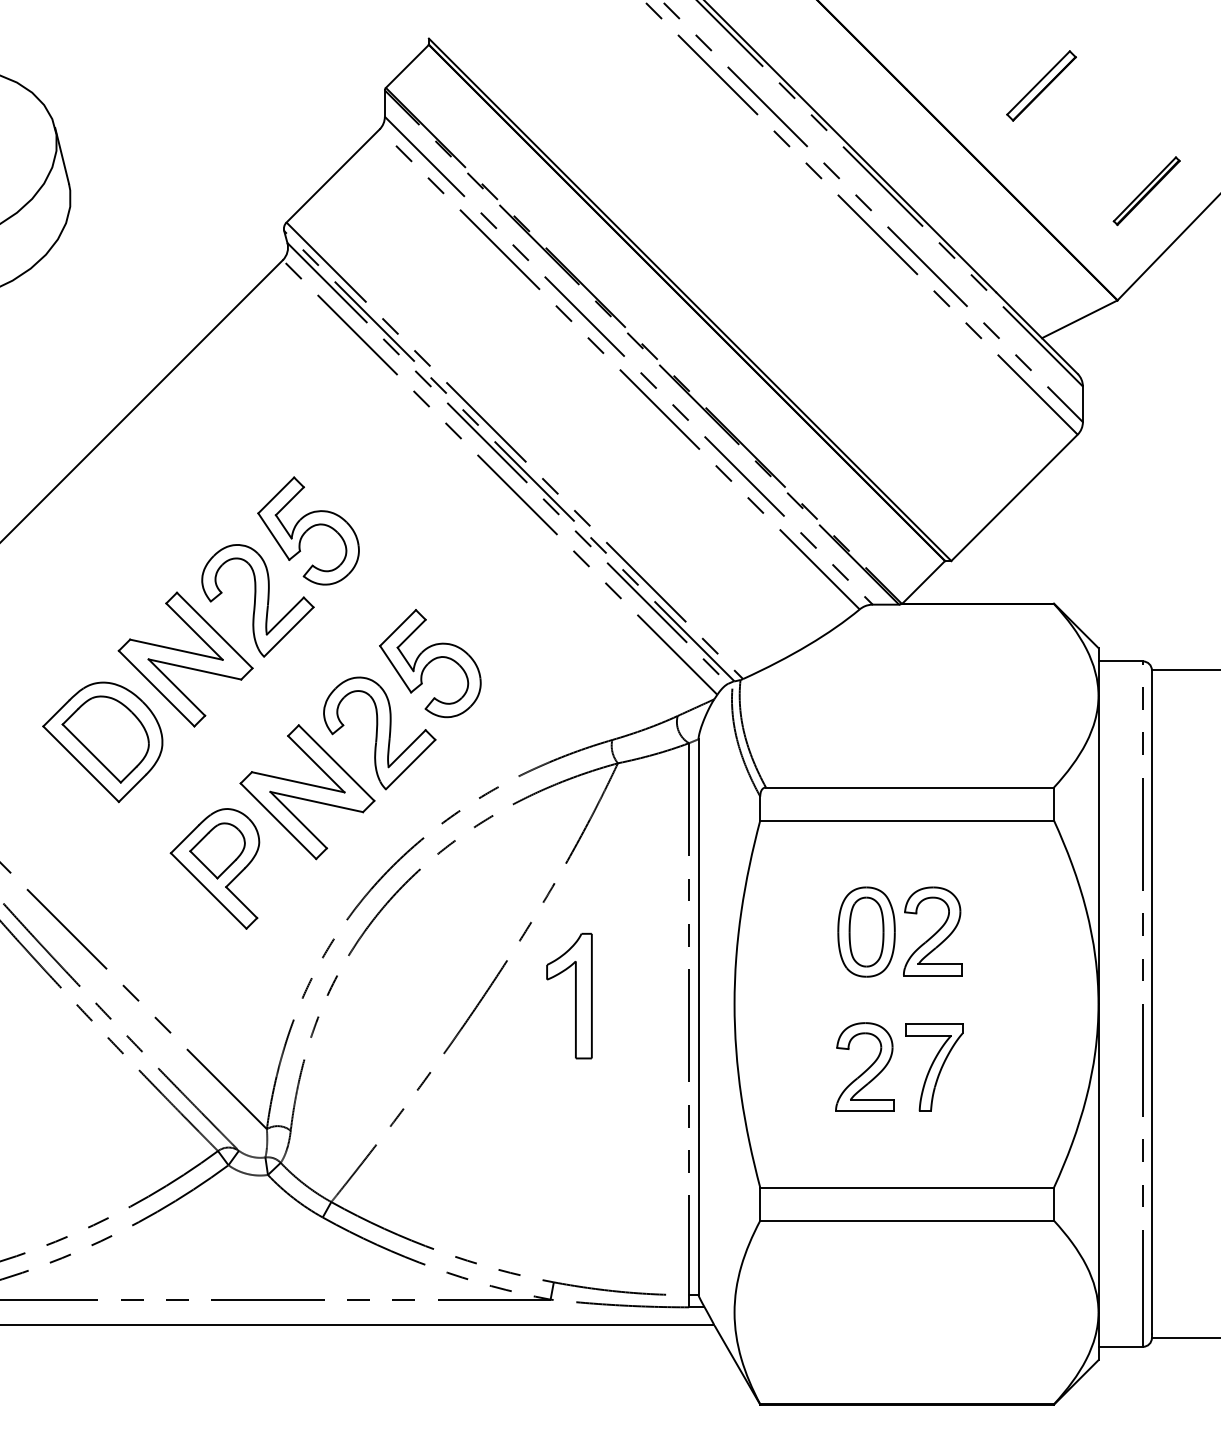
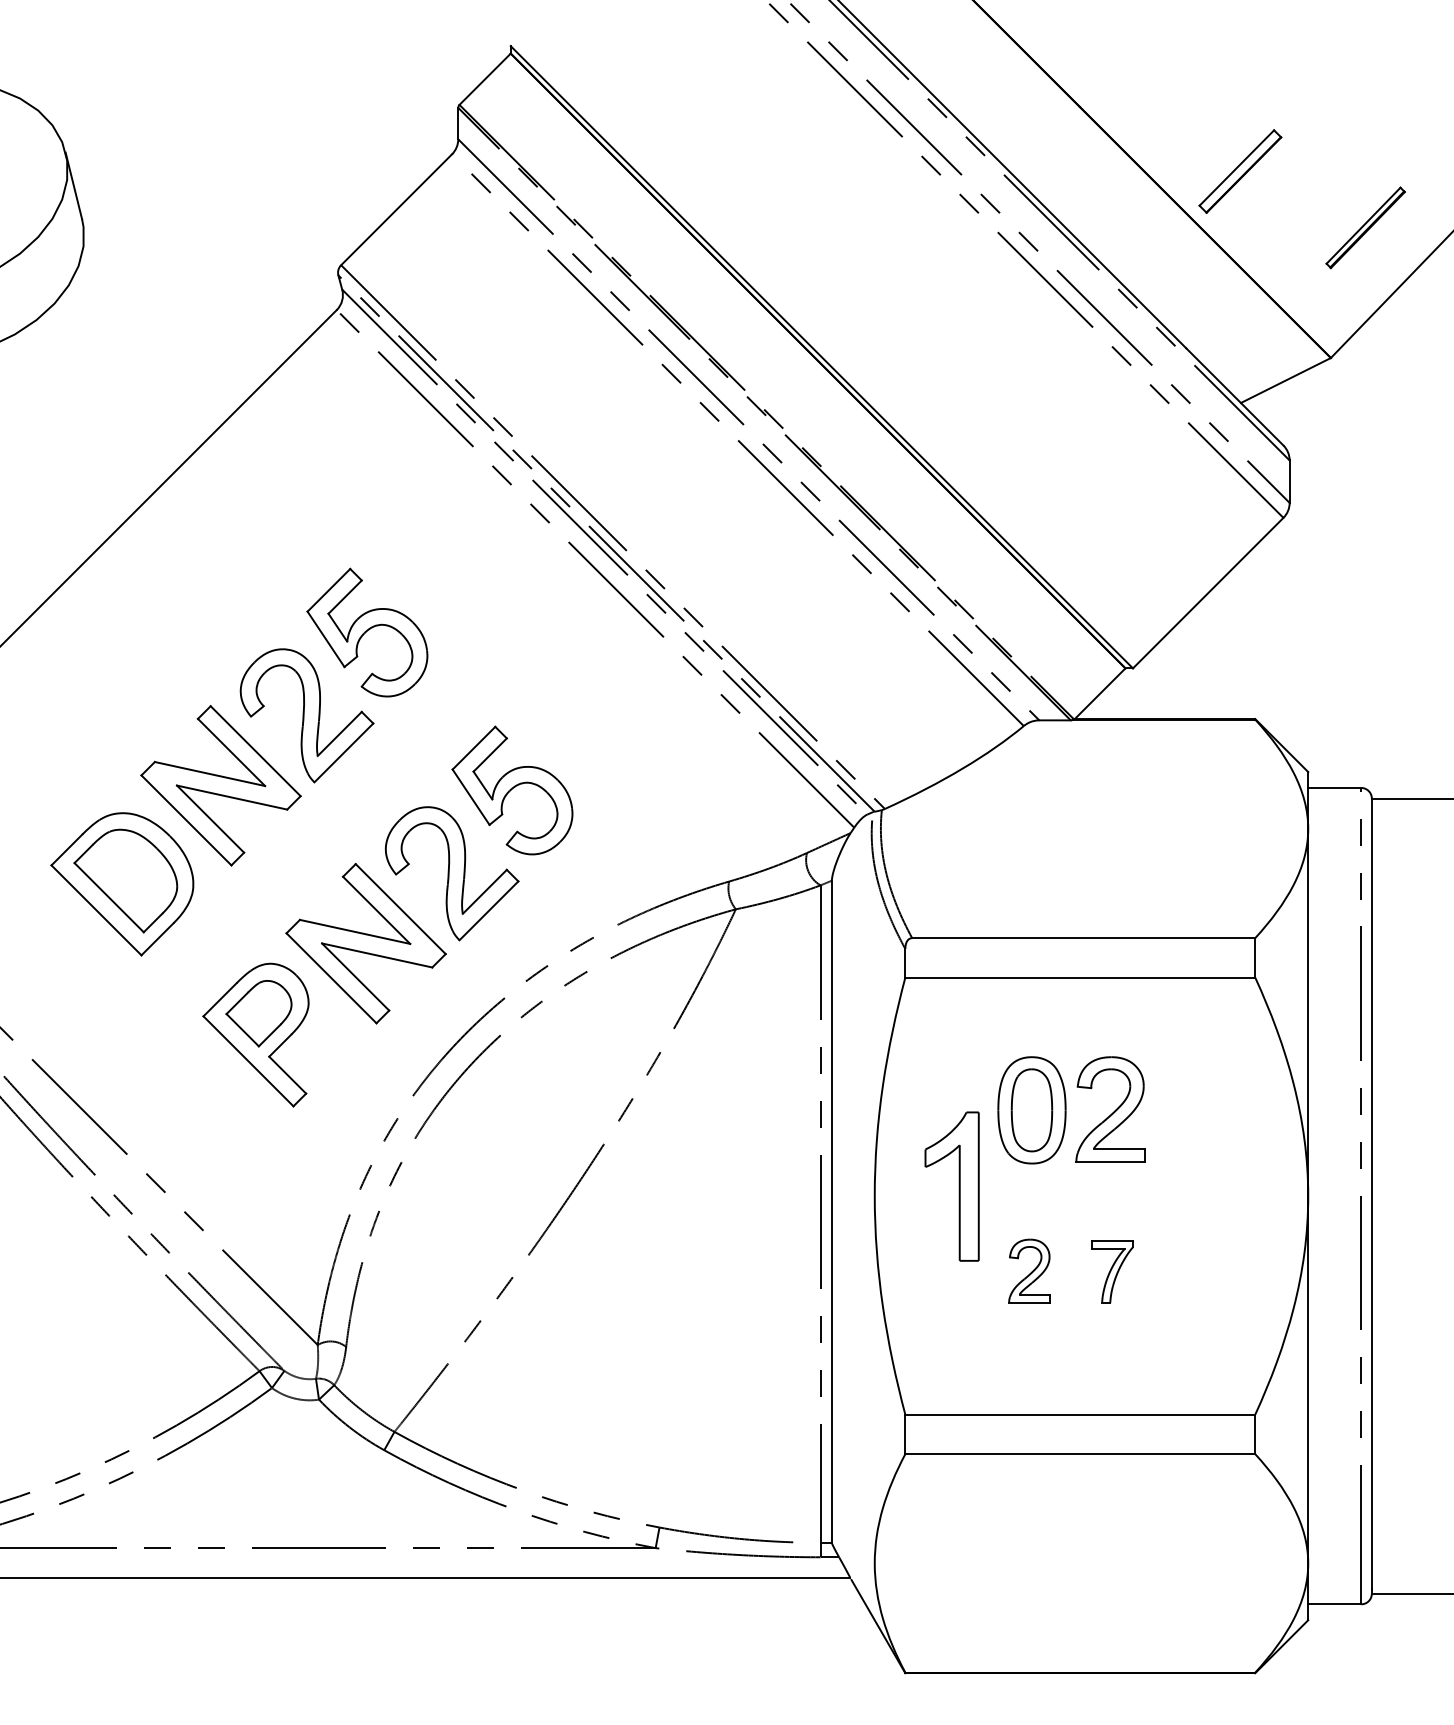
part: (1041, 85) -> (1240, 171), moved
part: (574, 996) -> (958, 1186), moved
part: (864, 1066) -> (1029, 1270), size x0.6
part: (934, 1067) -> (1112, 1271), size x0.6

